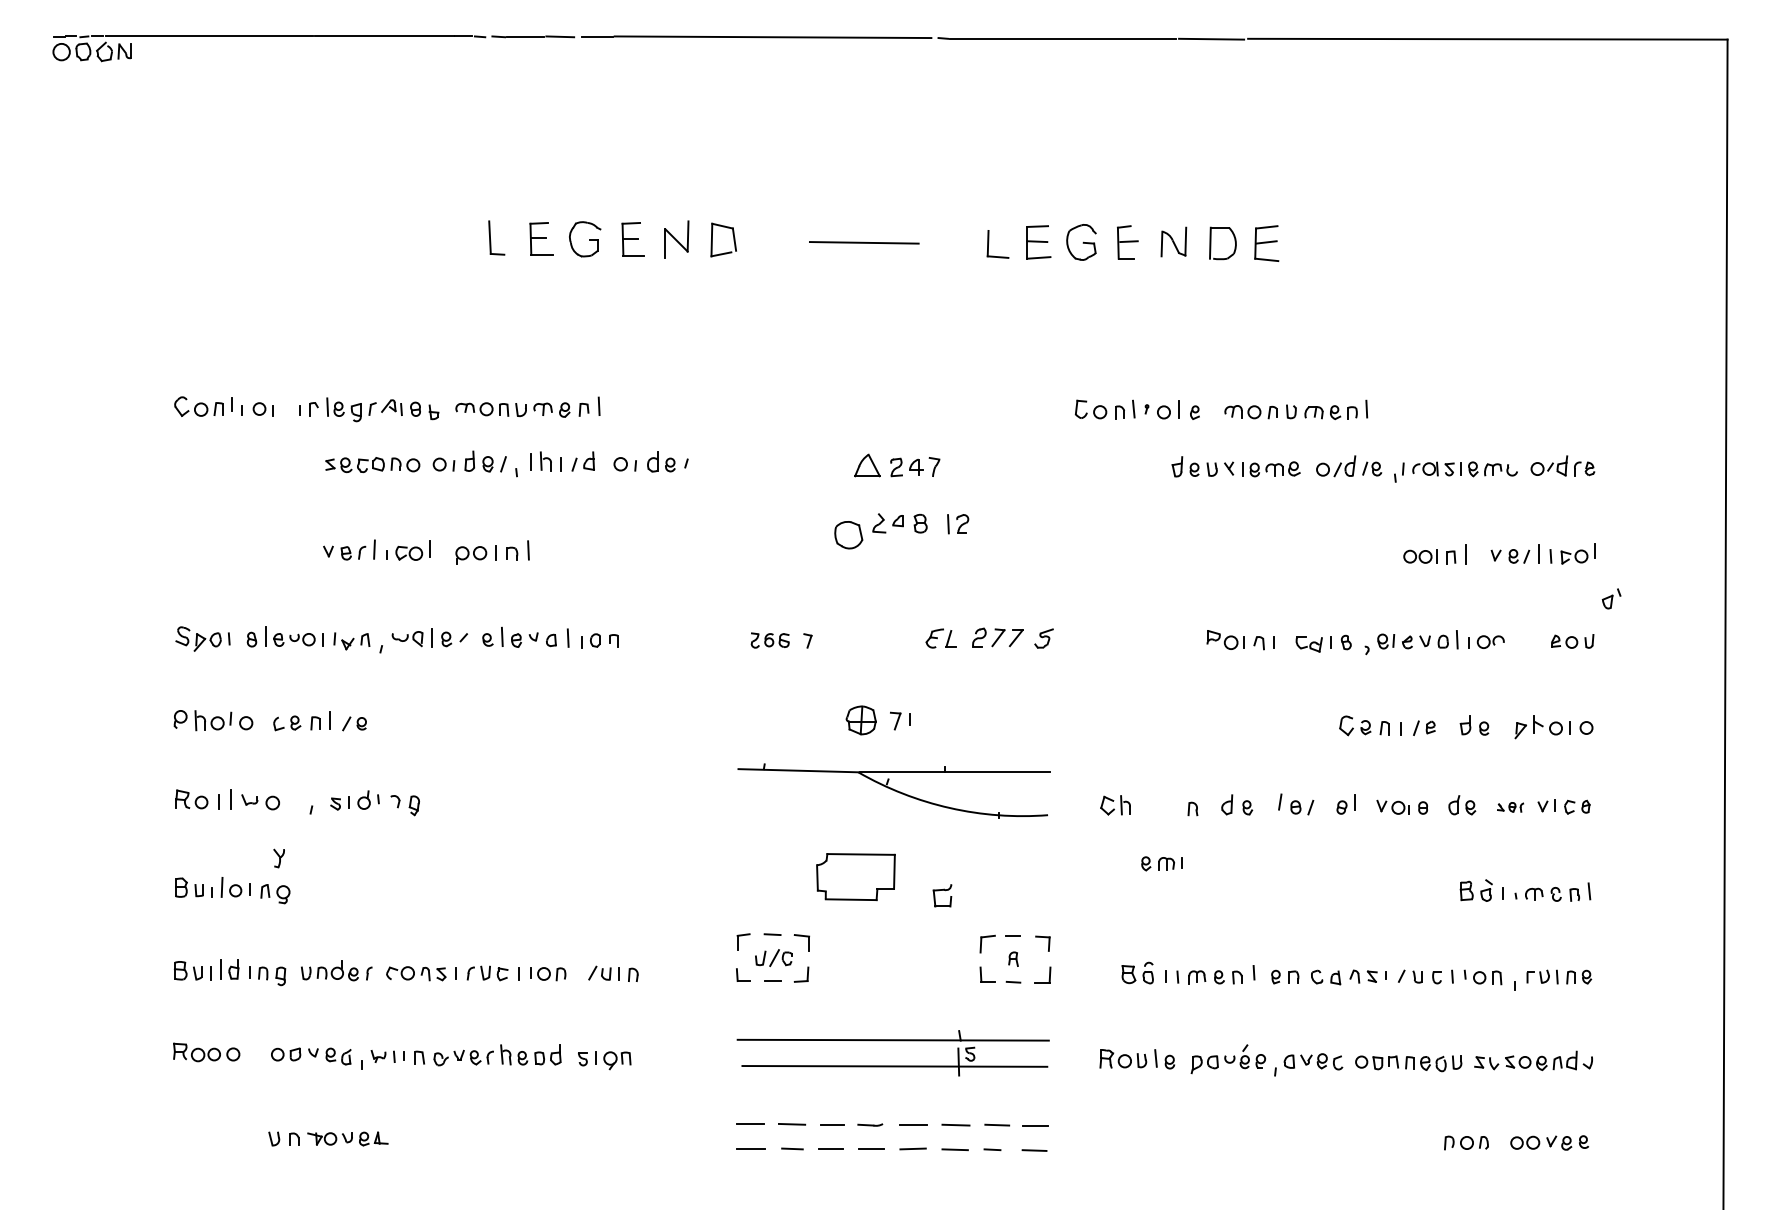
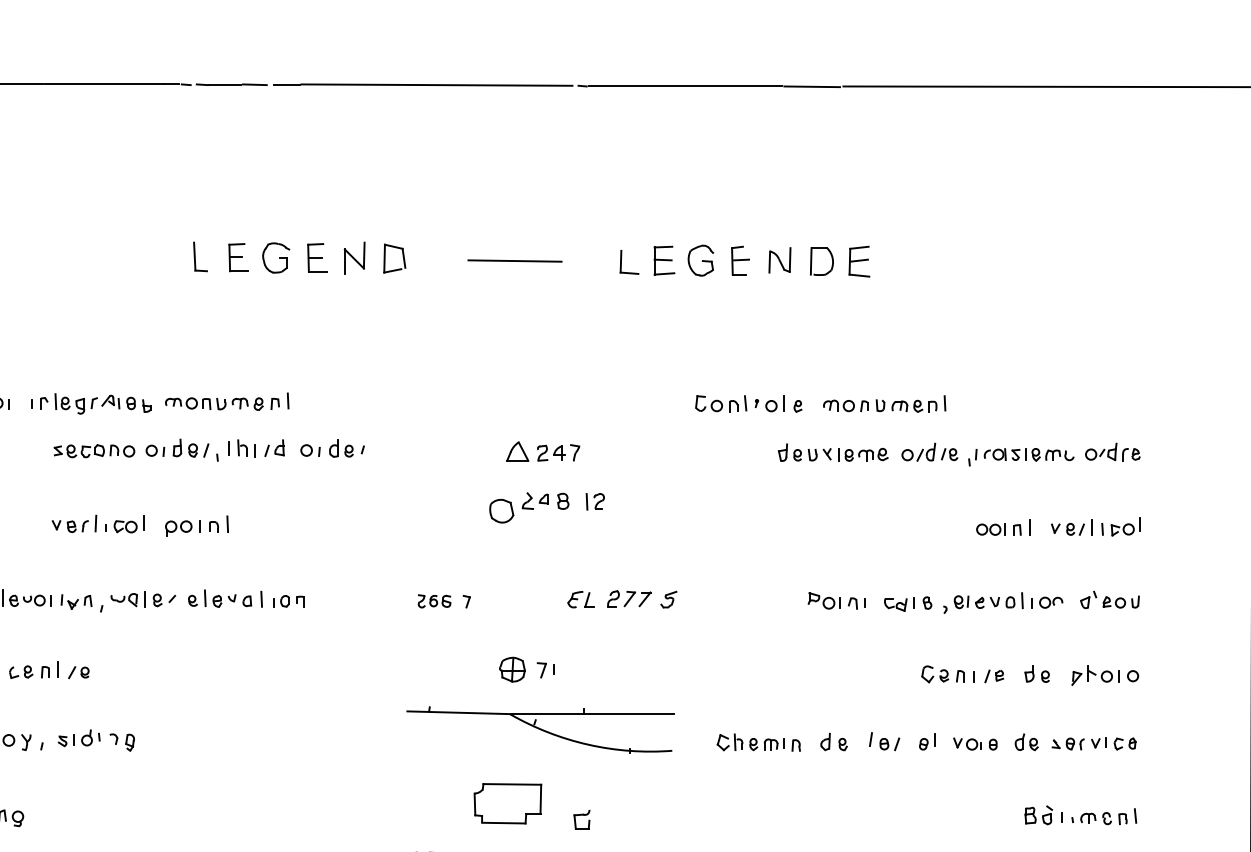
part: (1611, 598) -> (1088, 599), moved
part: (1510, 807) -> (1067, 744), size x1.43
part: (278, 858) -> (25, 742), moved
part: (1161, 863) -> (766, 744), moved

